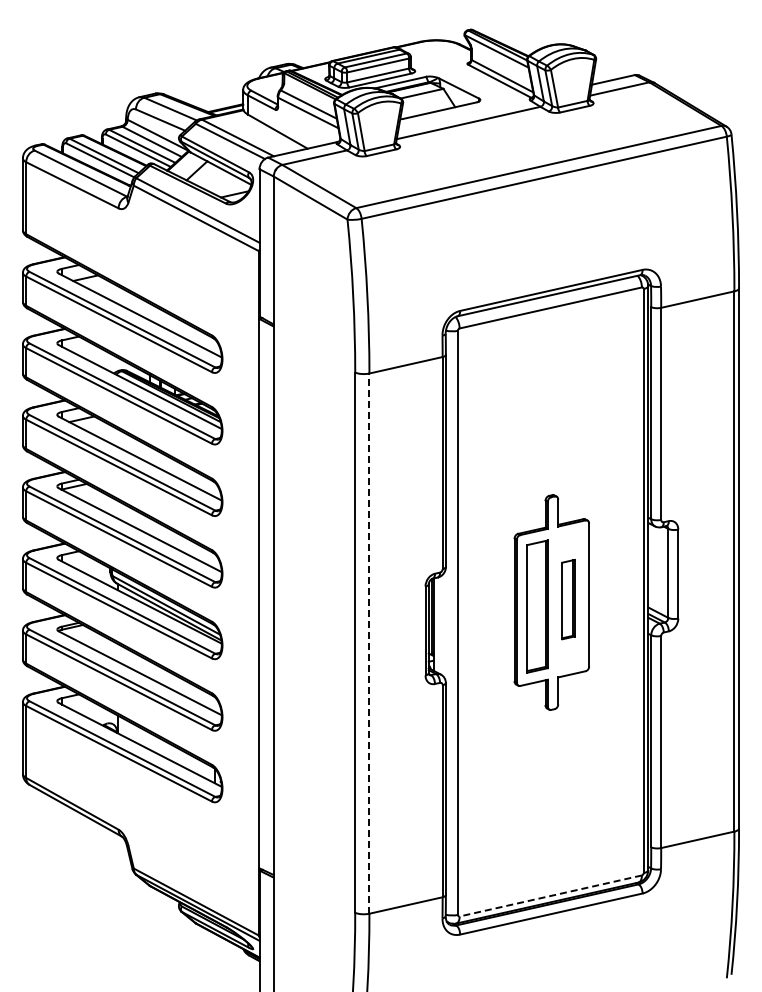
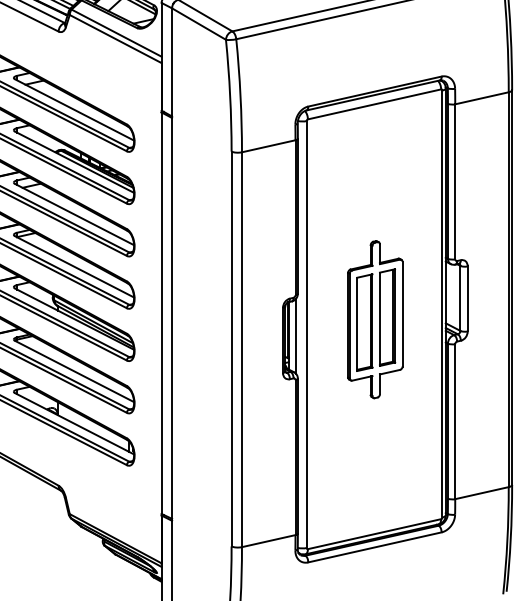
part: (568, 599) -> (387, 317), size x1.67
line: (443, 624) -> (296, 335), added
line: (369, 643) -> (242, 349), dashed -> solid
line: (550, 896) -> (374, 534), dashed -> solid

